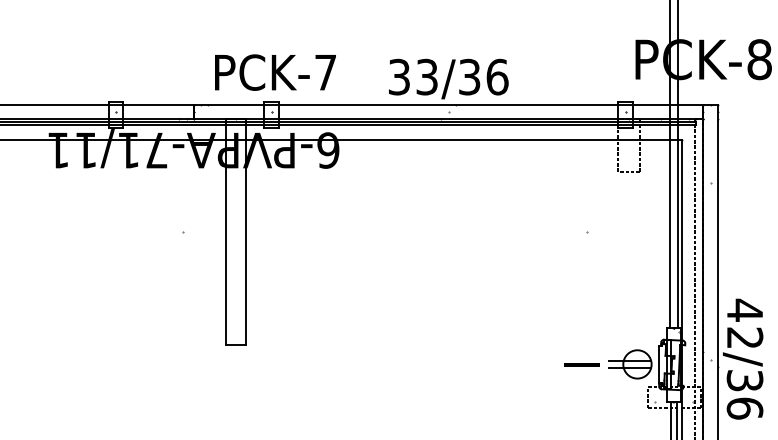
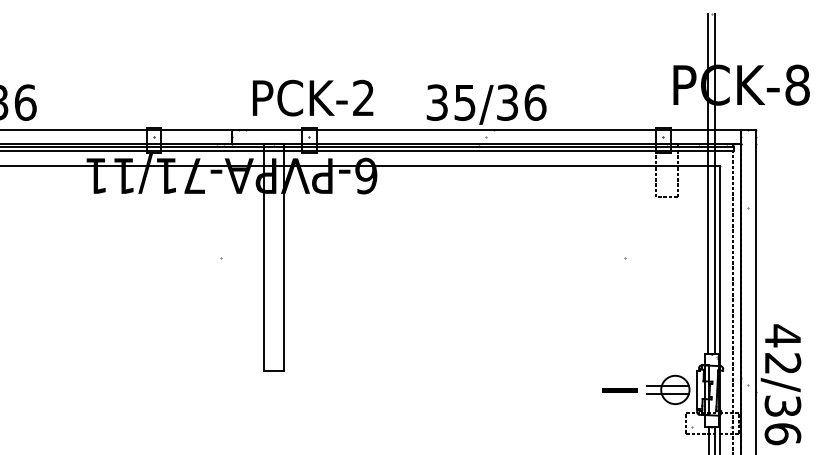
text: (325, 71) -> (363, 97), PCK-7 -> PCK-2
text: (427, 76) -> (465, 102), 33/36 -> 35/36

